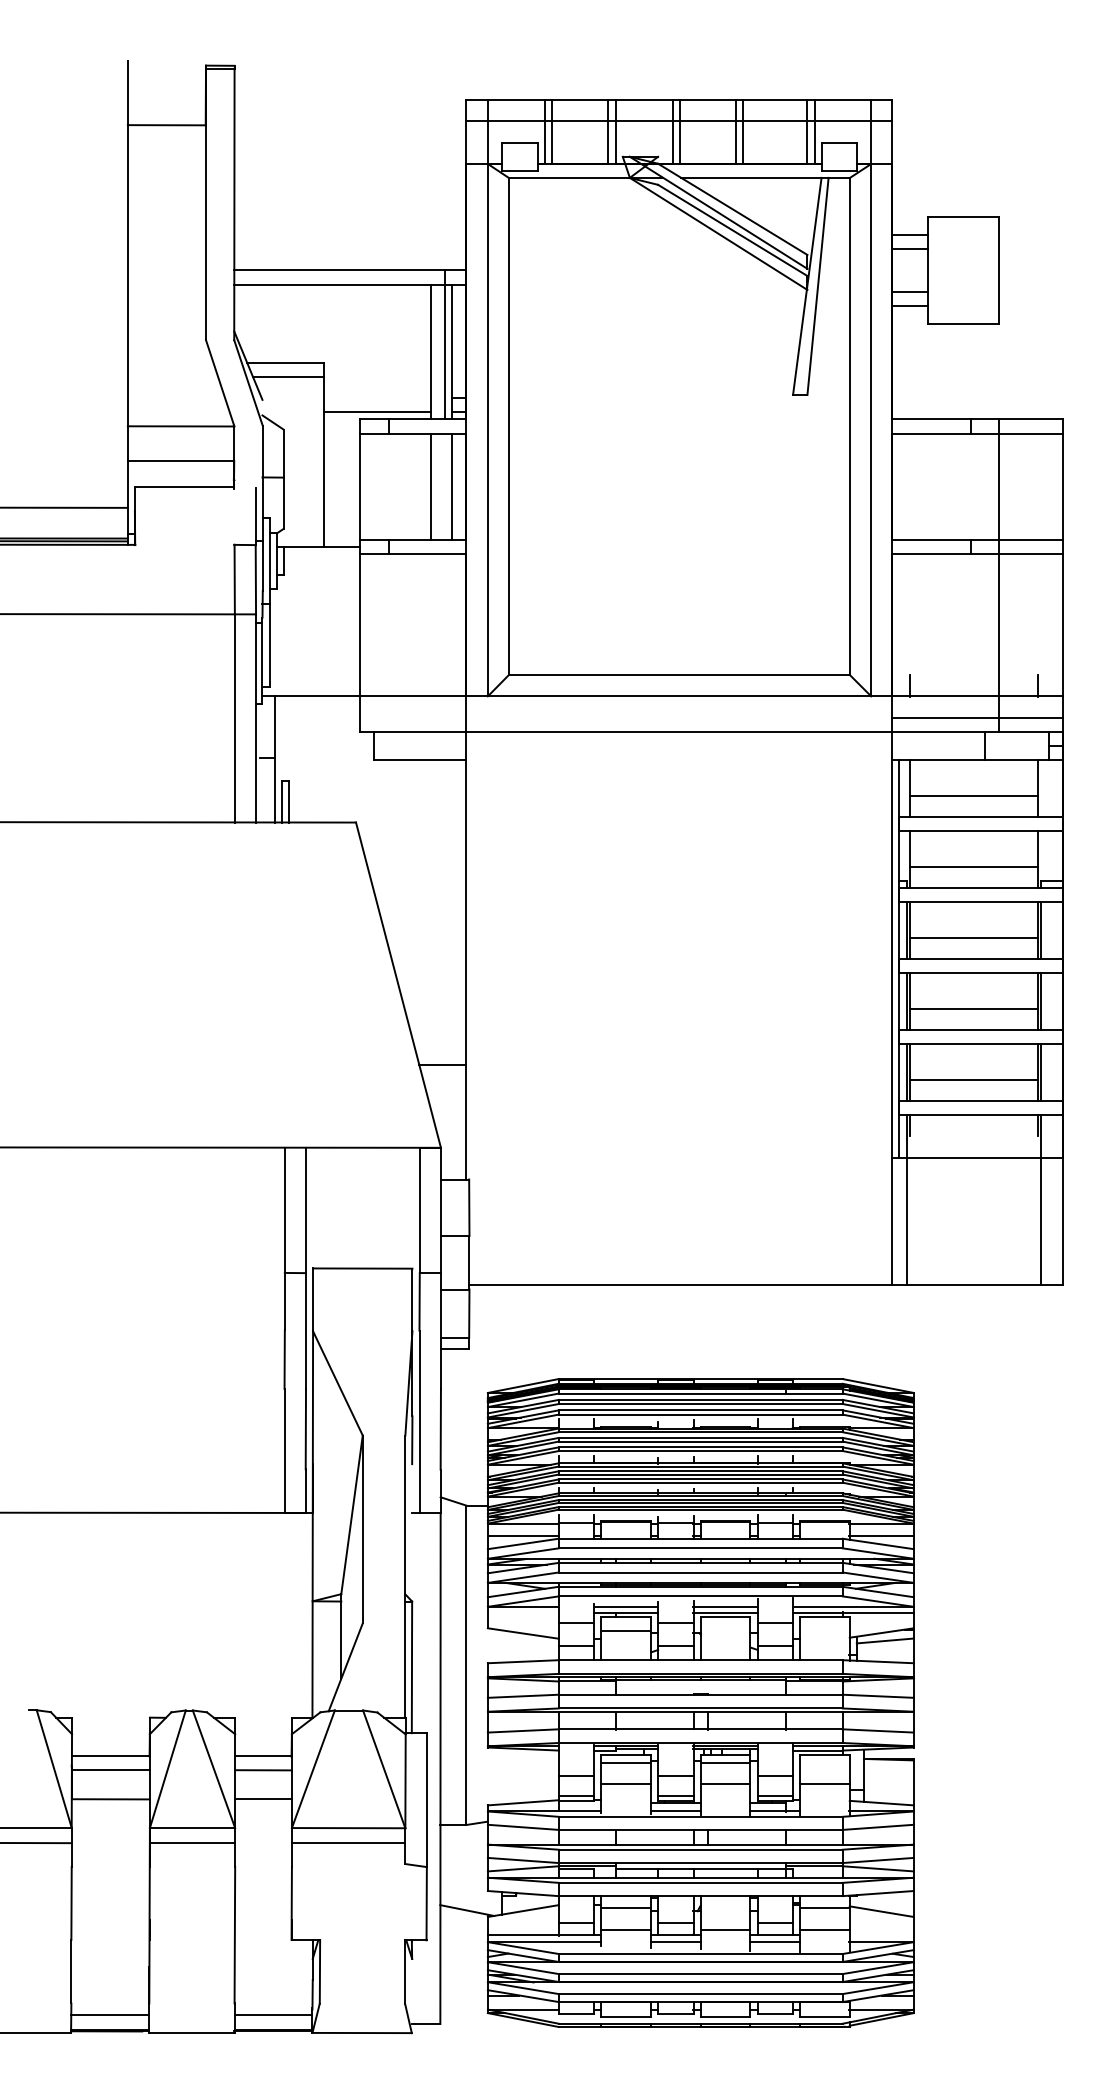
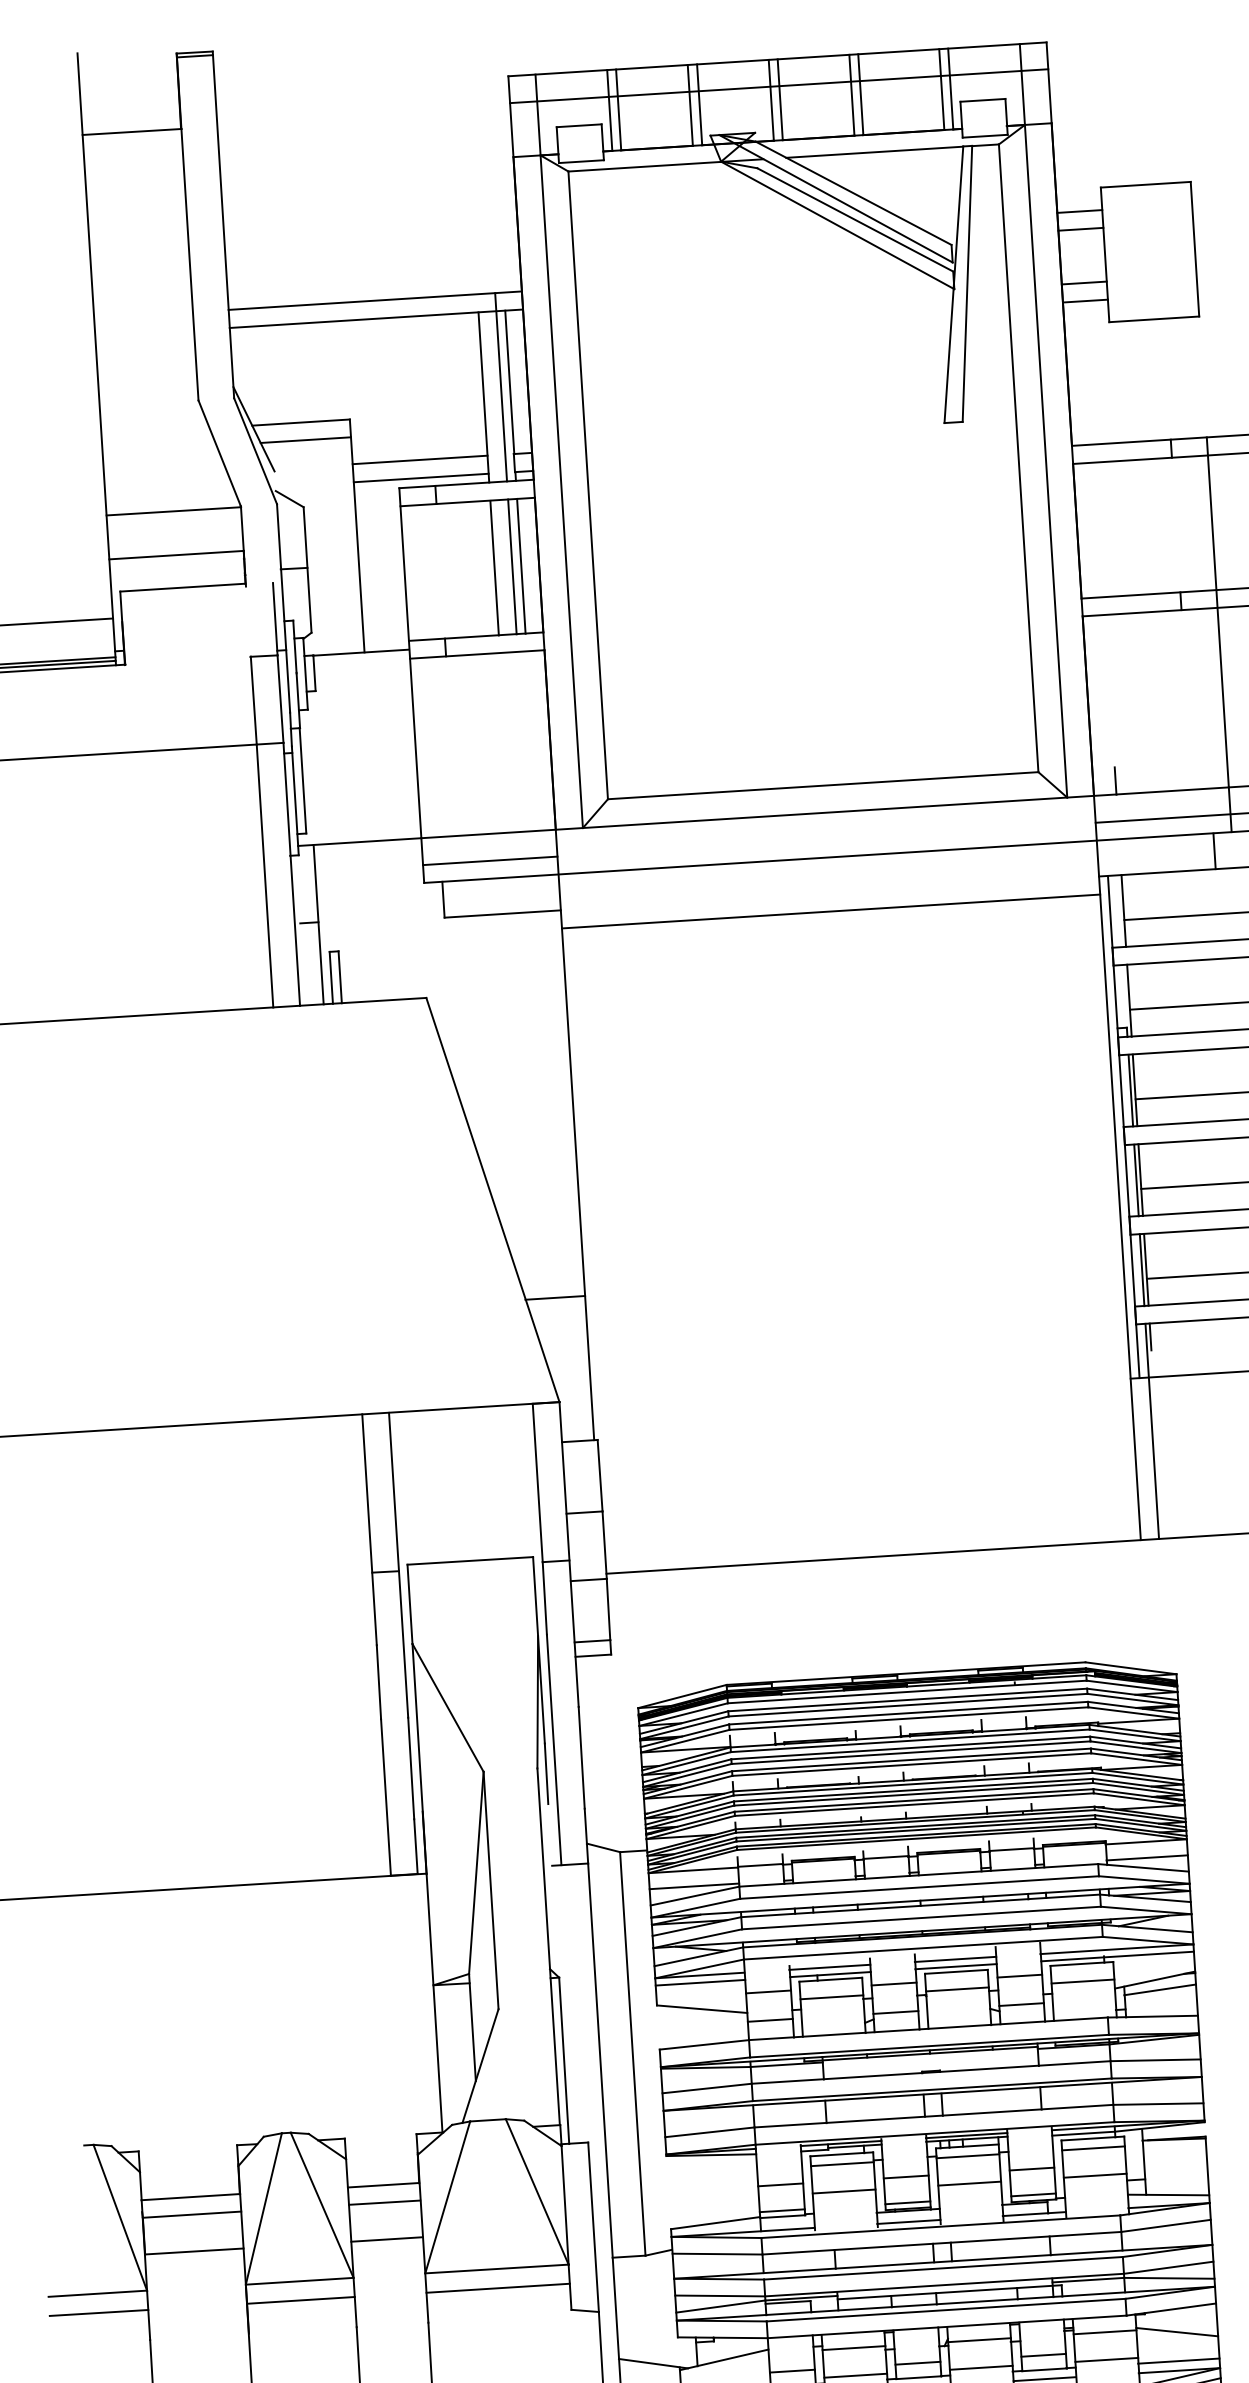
line: (377, 398) -> (419, 460), added
line: (445, 486) -> (512, 566), added
line: (413, 717) -> (490, 860), added
line: (679, 774) -> (831, 911), added
line: (522, 1612) -> (699, 1982), added
line: (725, 1630) -> (957, 1989), added
line: (824, 1630) -> (1082, 1981), added
line: (824, 1762) -> (1092, 2148), added
line: (725, 1908) -> (979, 2340), added
line: (881, 1934) -> (1178, 2361), added

